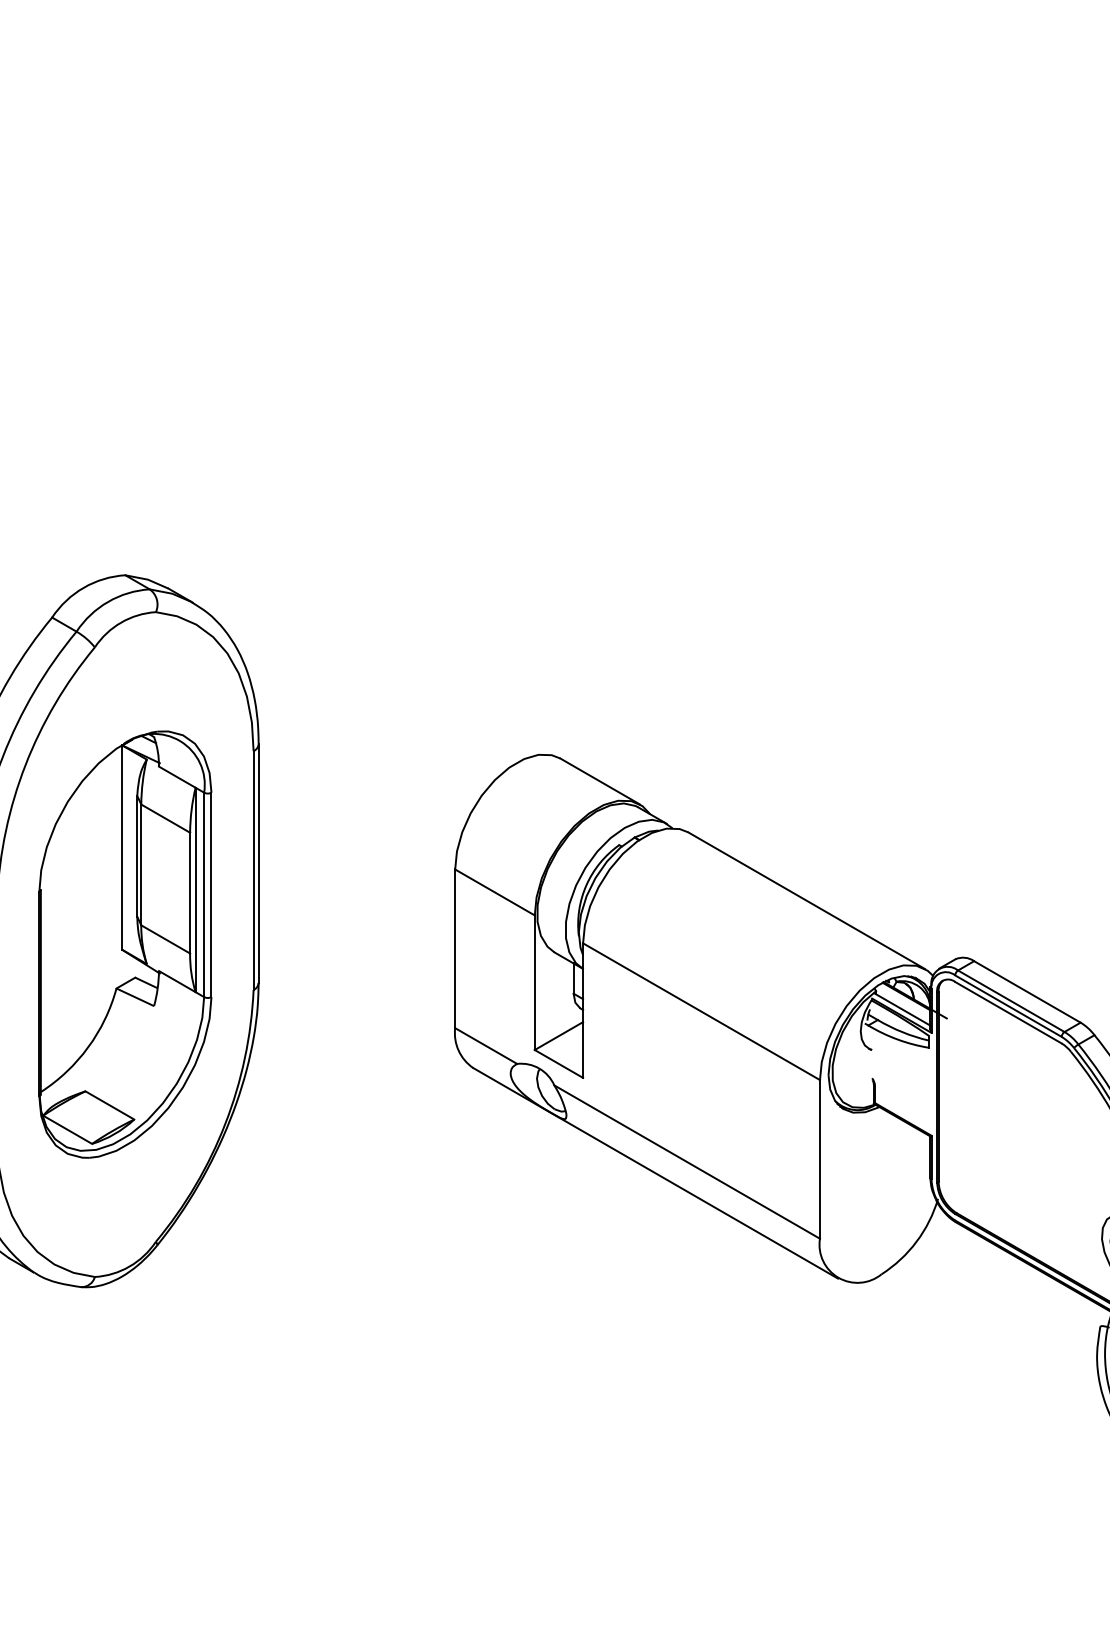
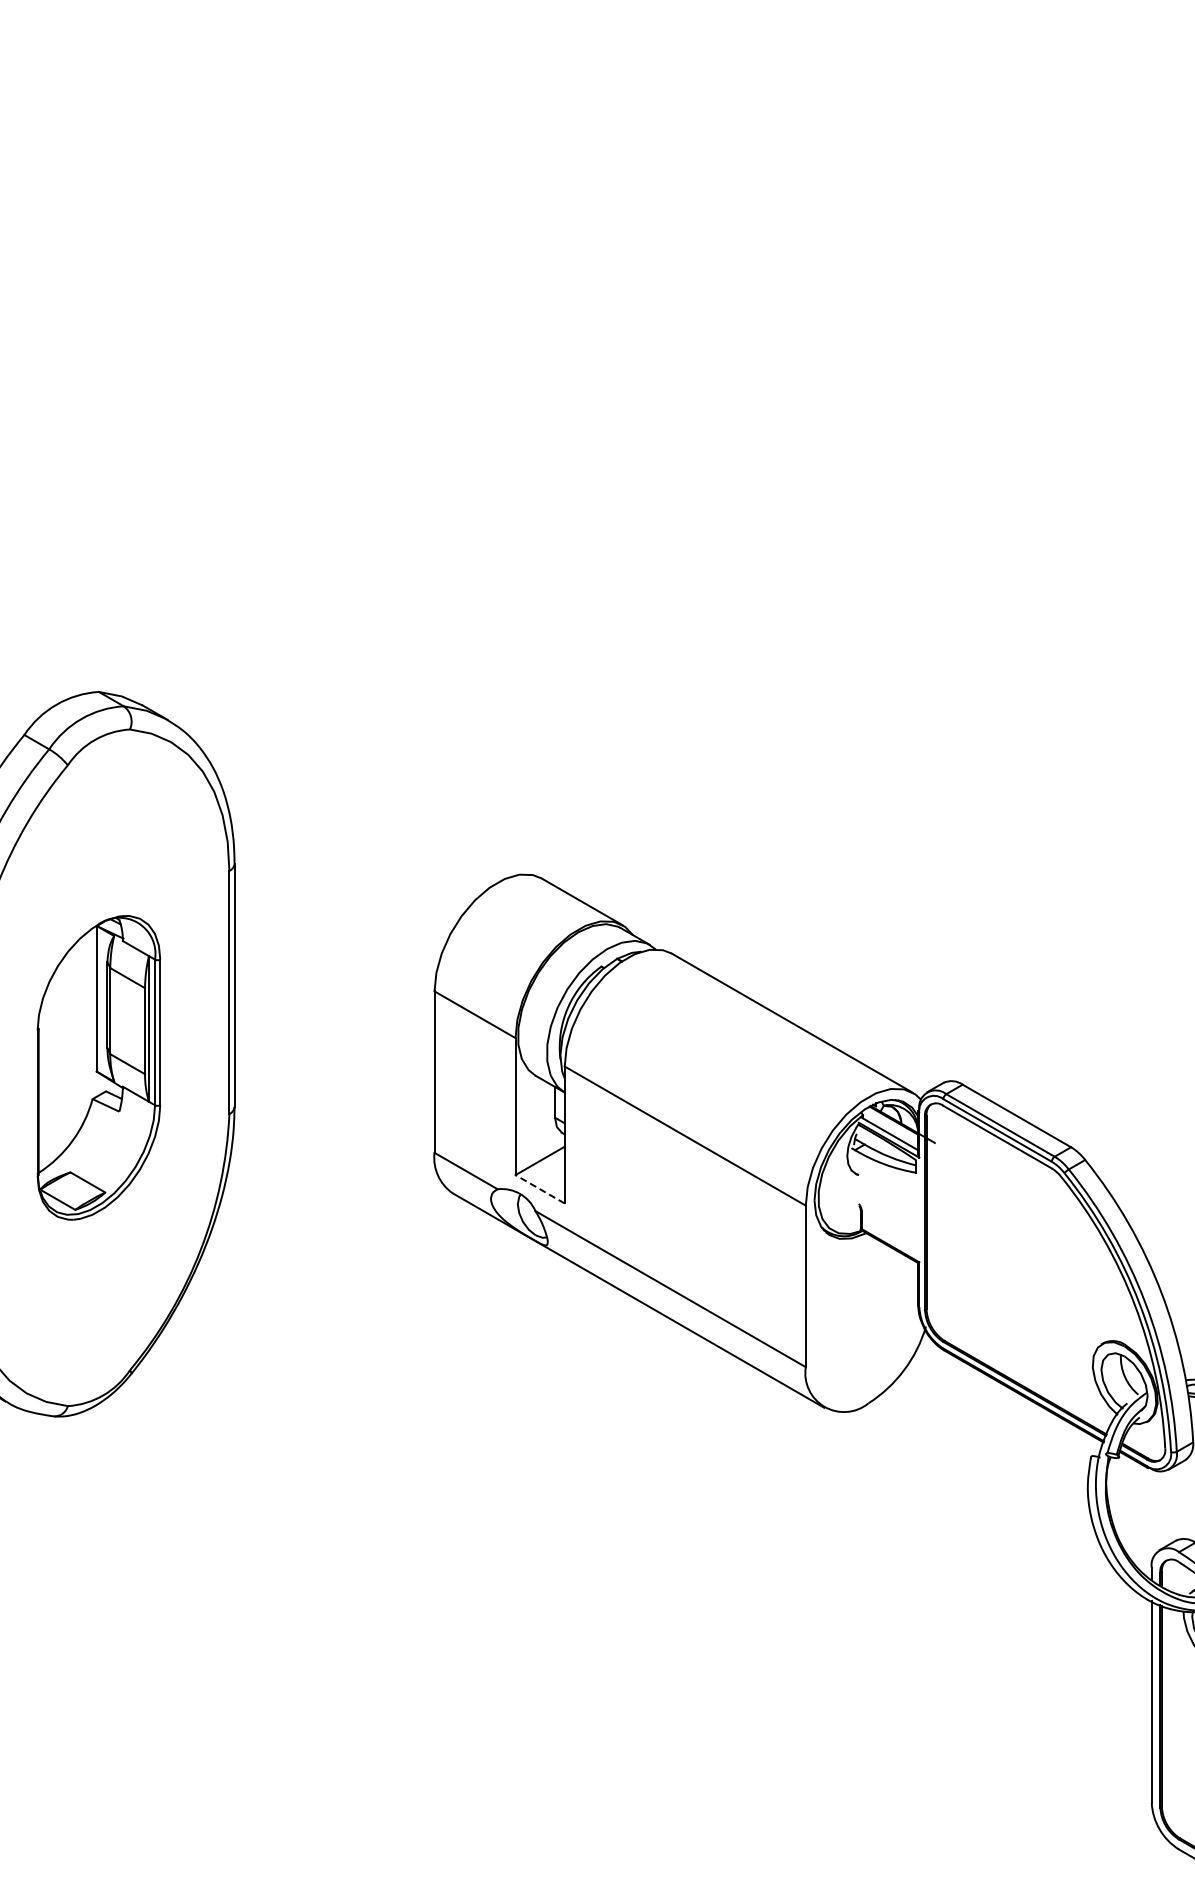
part: (124, 944) -> (98, 1067), size x0.7
line: (558, 1064) -> (539, 1189), solid -> dashed

